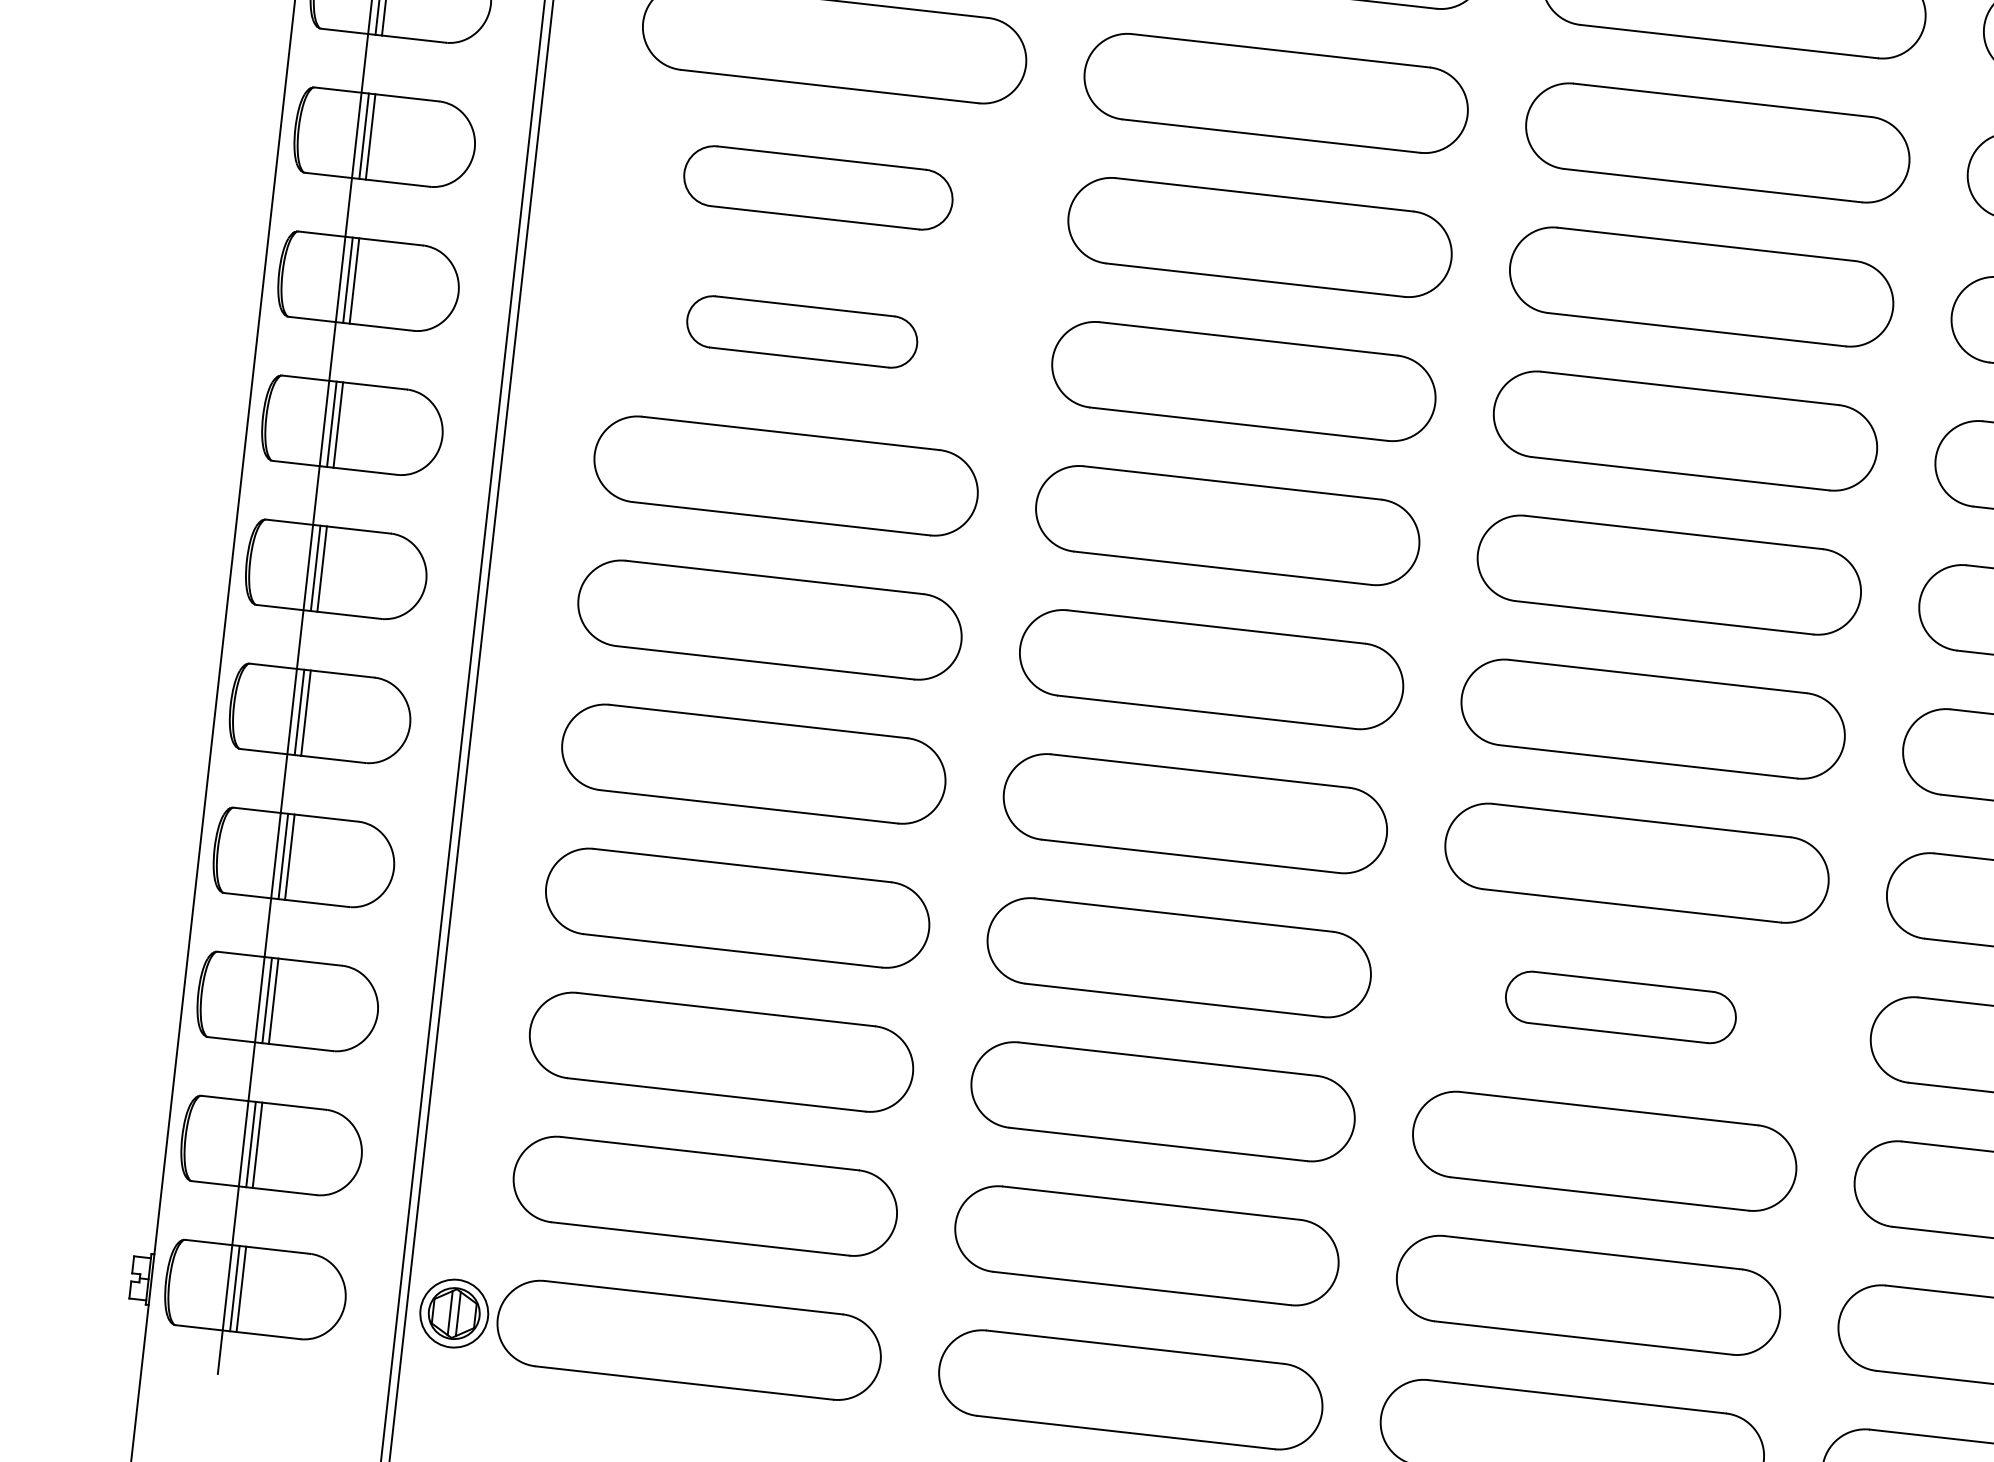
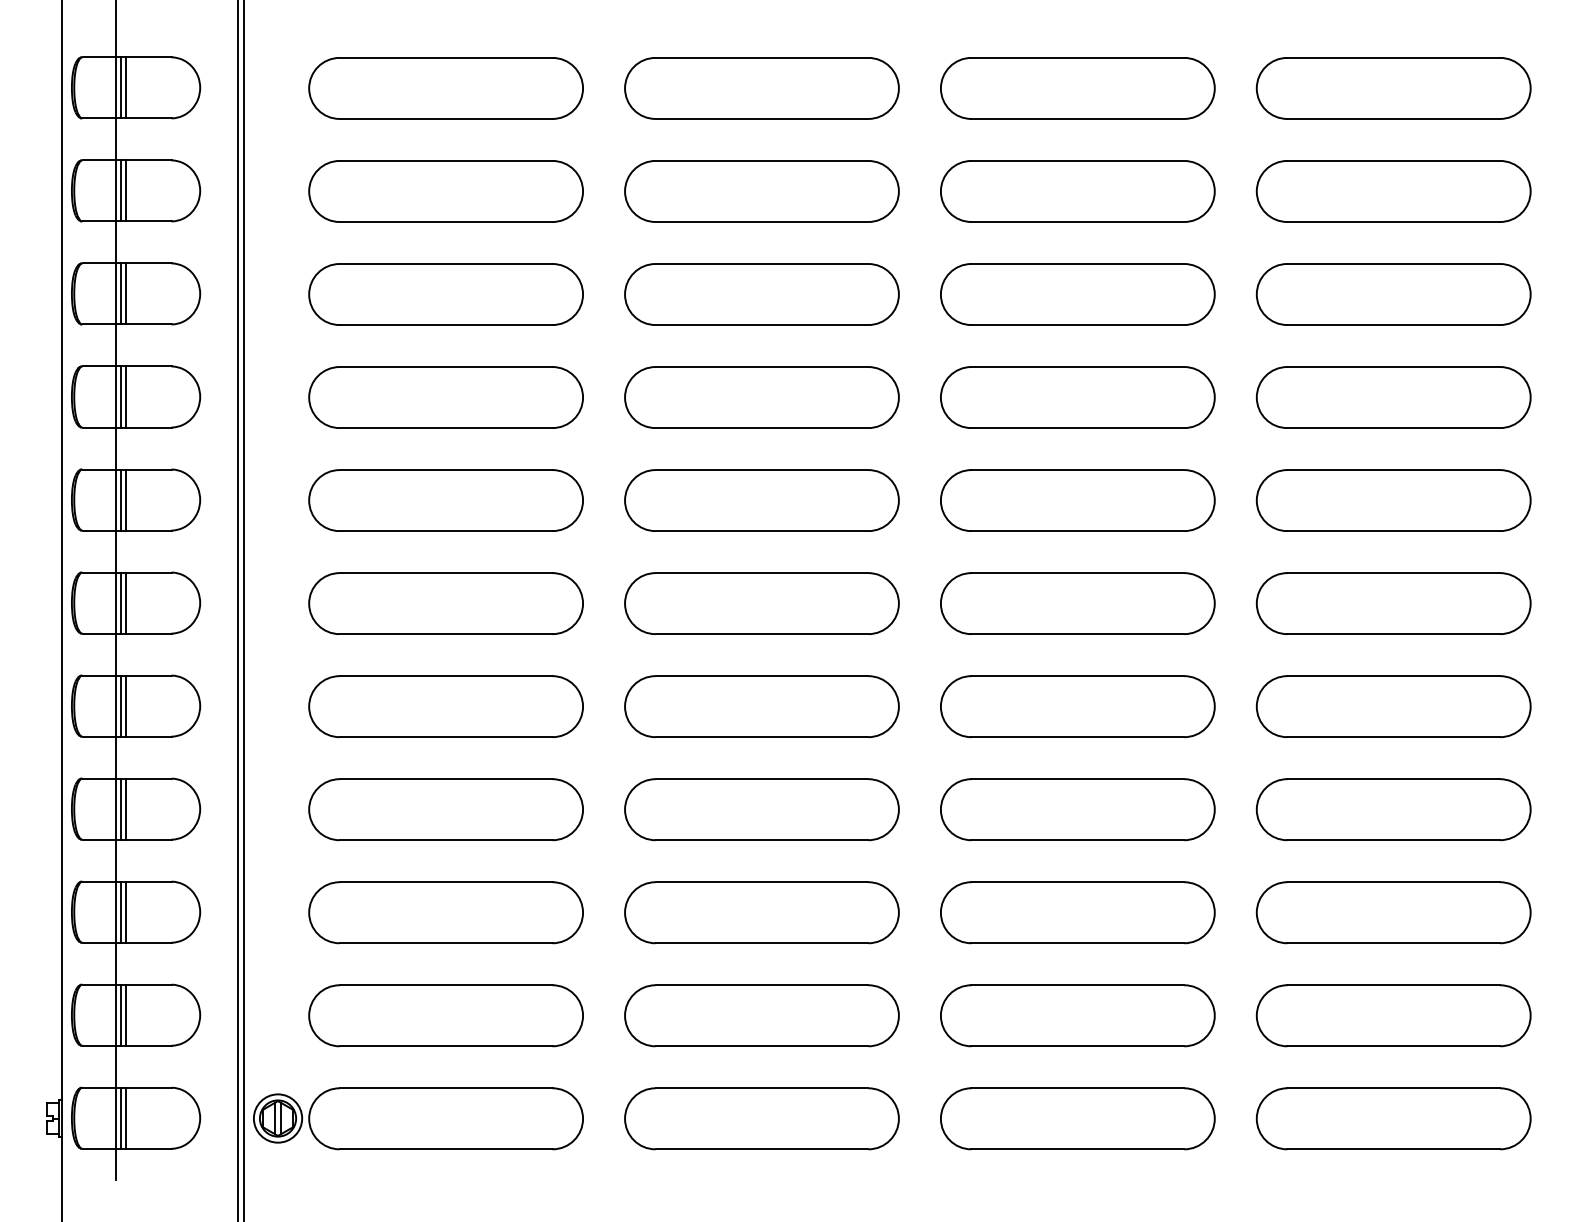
part: (817, 187) -> (445, 294), size x1.43
part: (801, 331) -> (445, 397), size x1.67
part: (1620, 1006) -> (1077, 809), size x1.67

